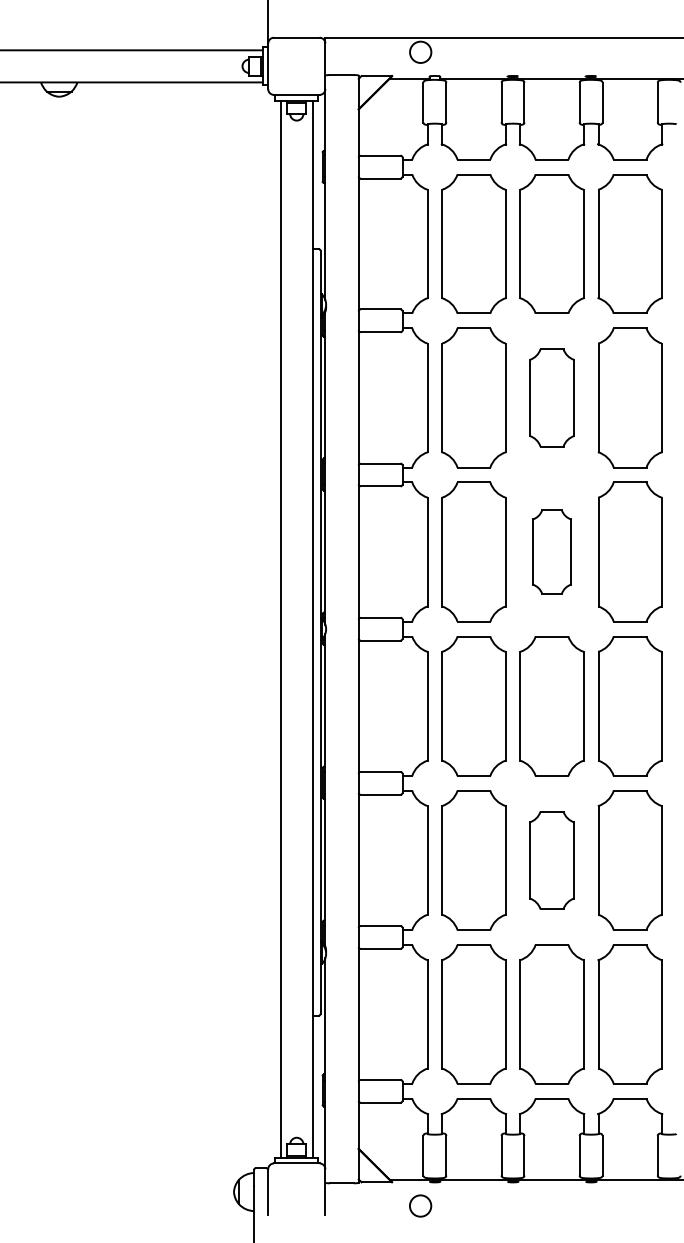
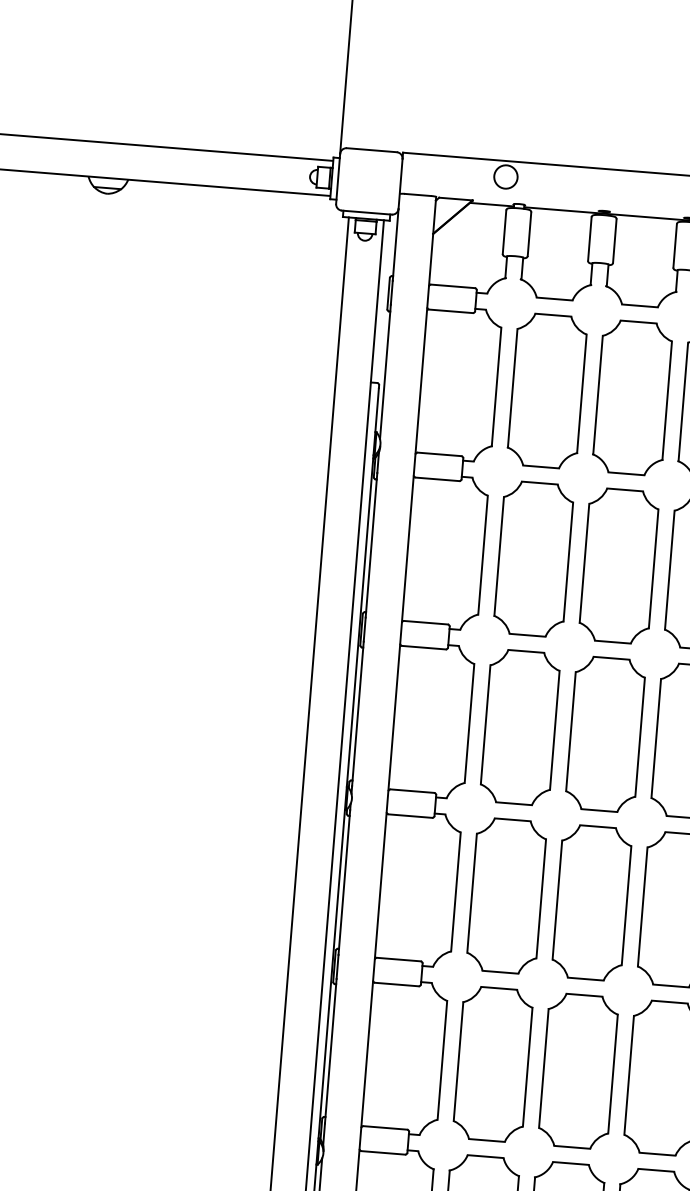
part: (551, 397) -> (618, 565), size x1.43
part: (551, 551) -> (604, 733), size x1.67
part: (551, 860) -> (577, 1071), size x1.43

